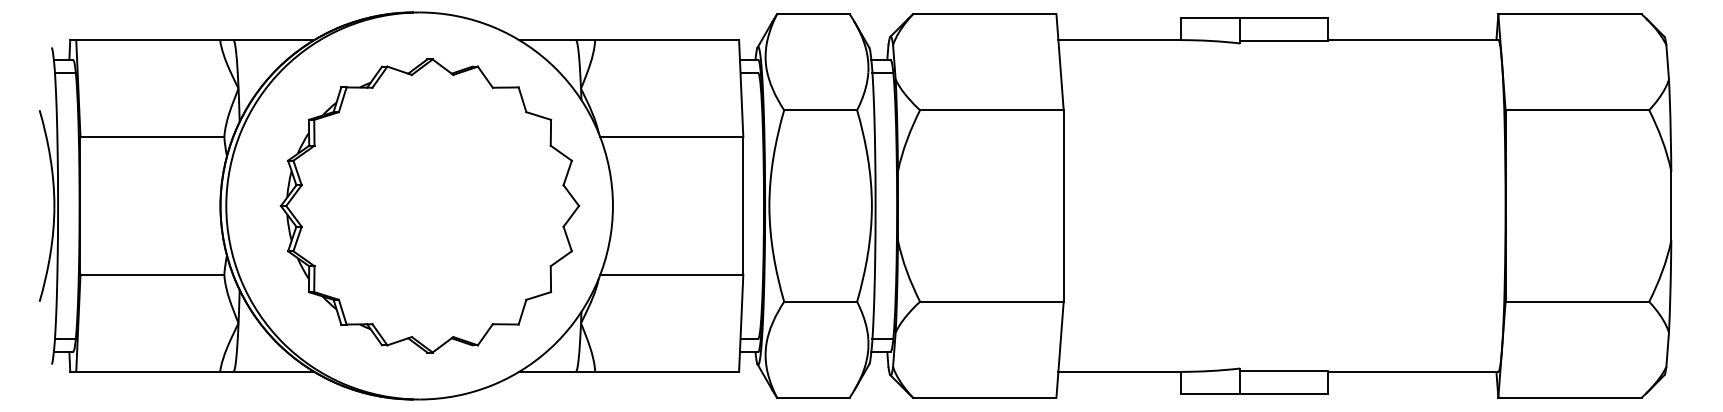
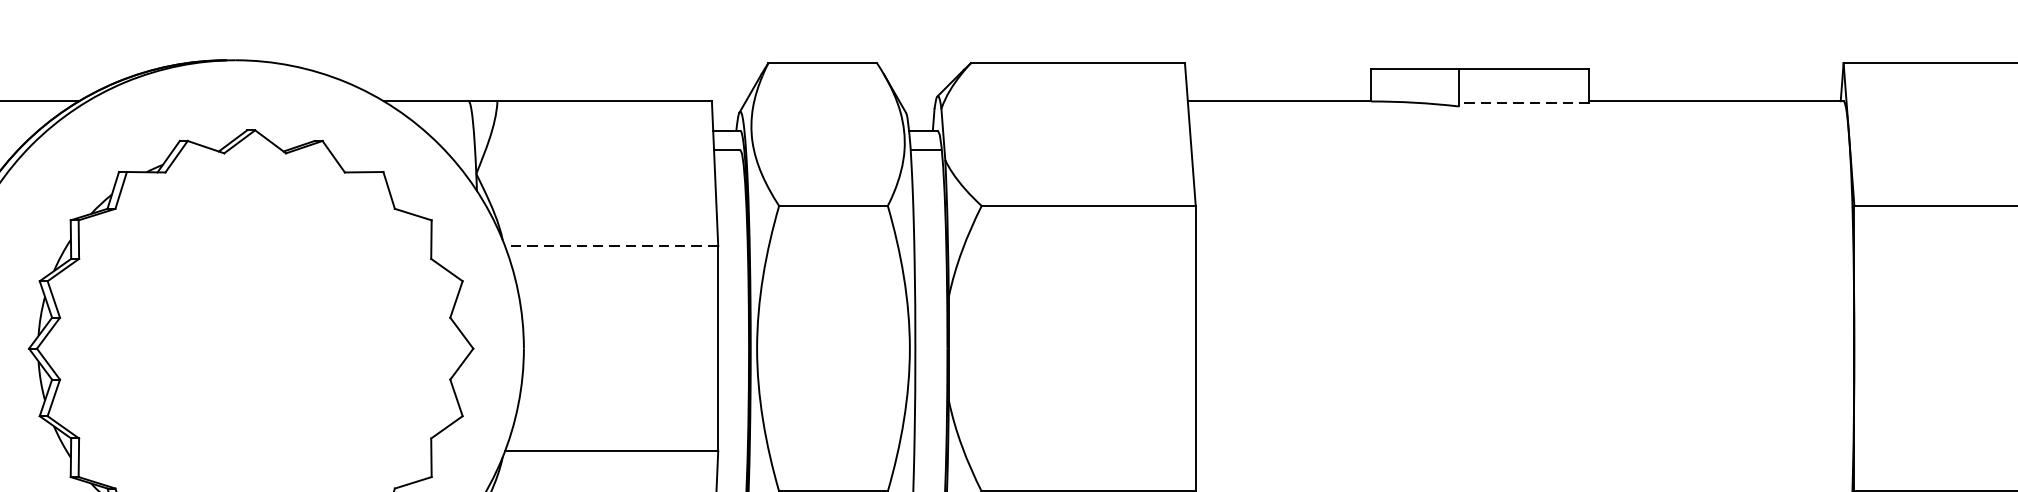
line: (1284, 40) -> (1524, 102), solid -> dashed
line: (671, 137) -> (611, 246), solid -> dashed

